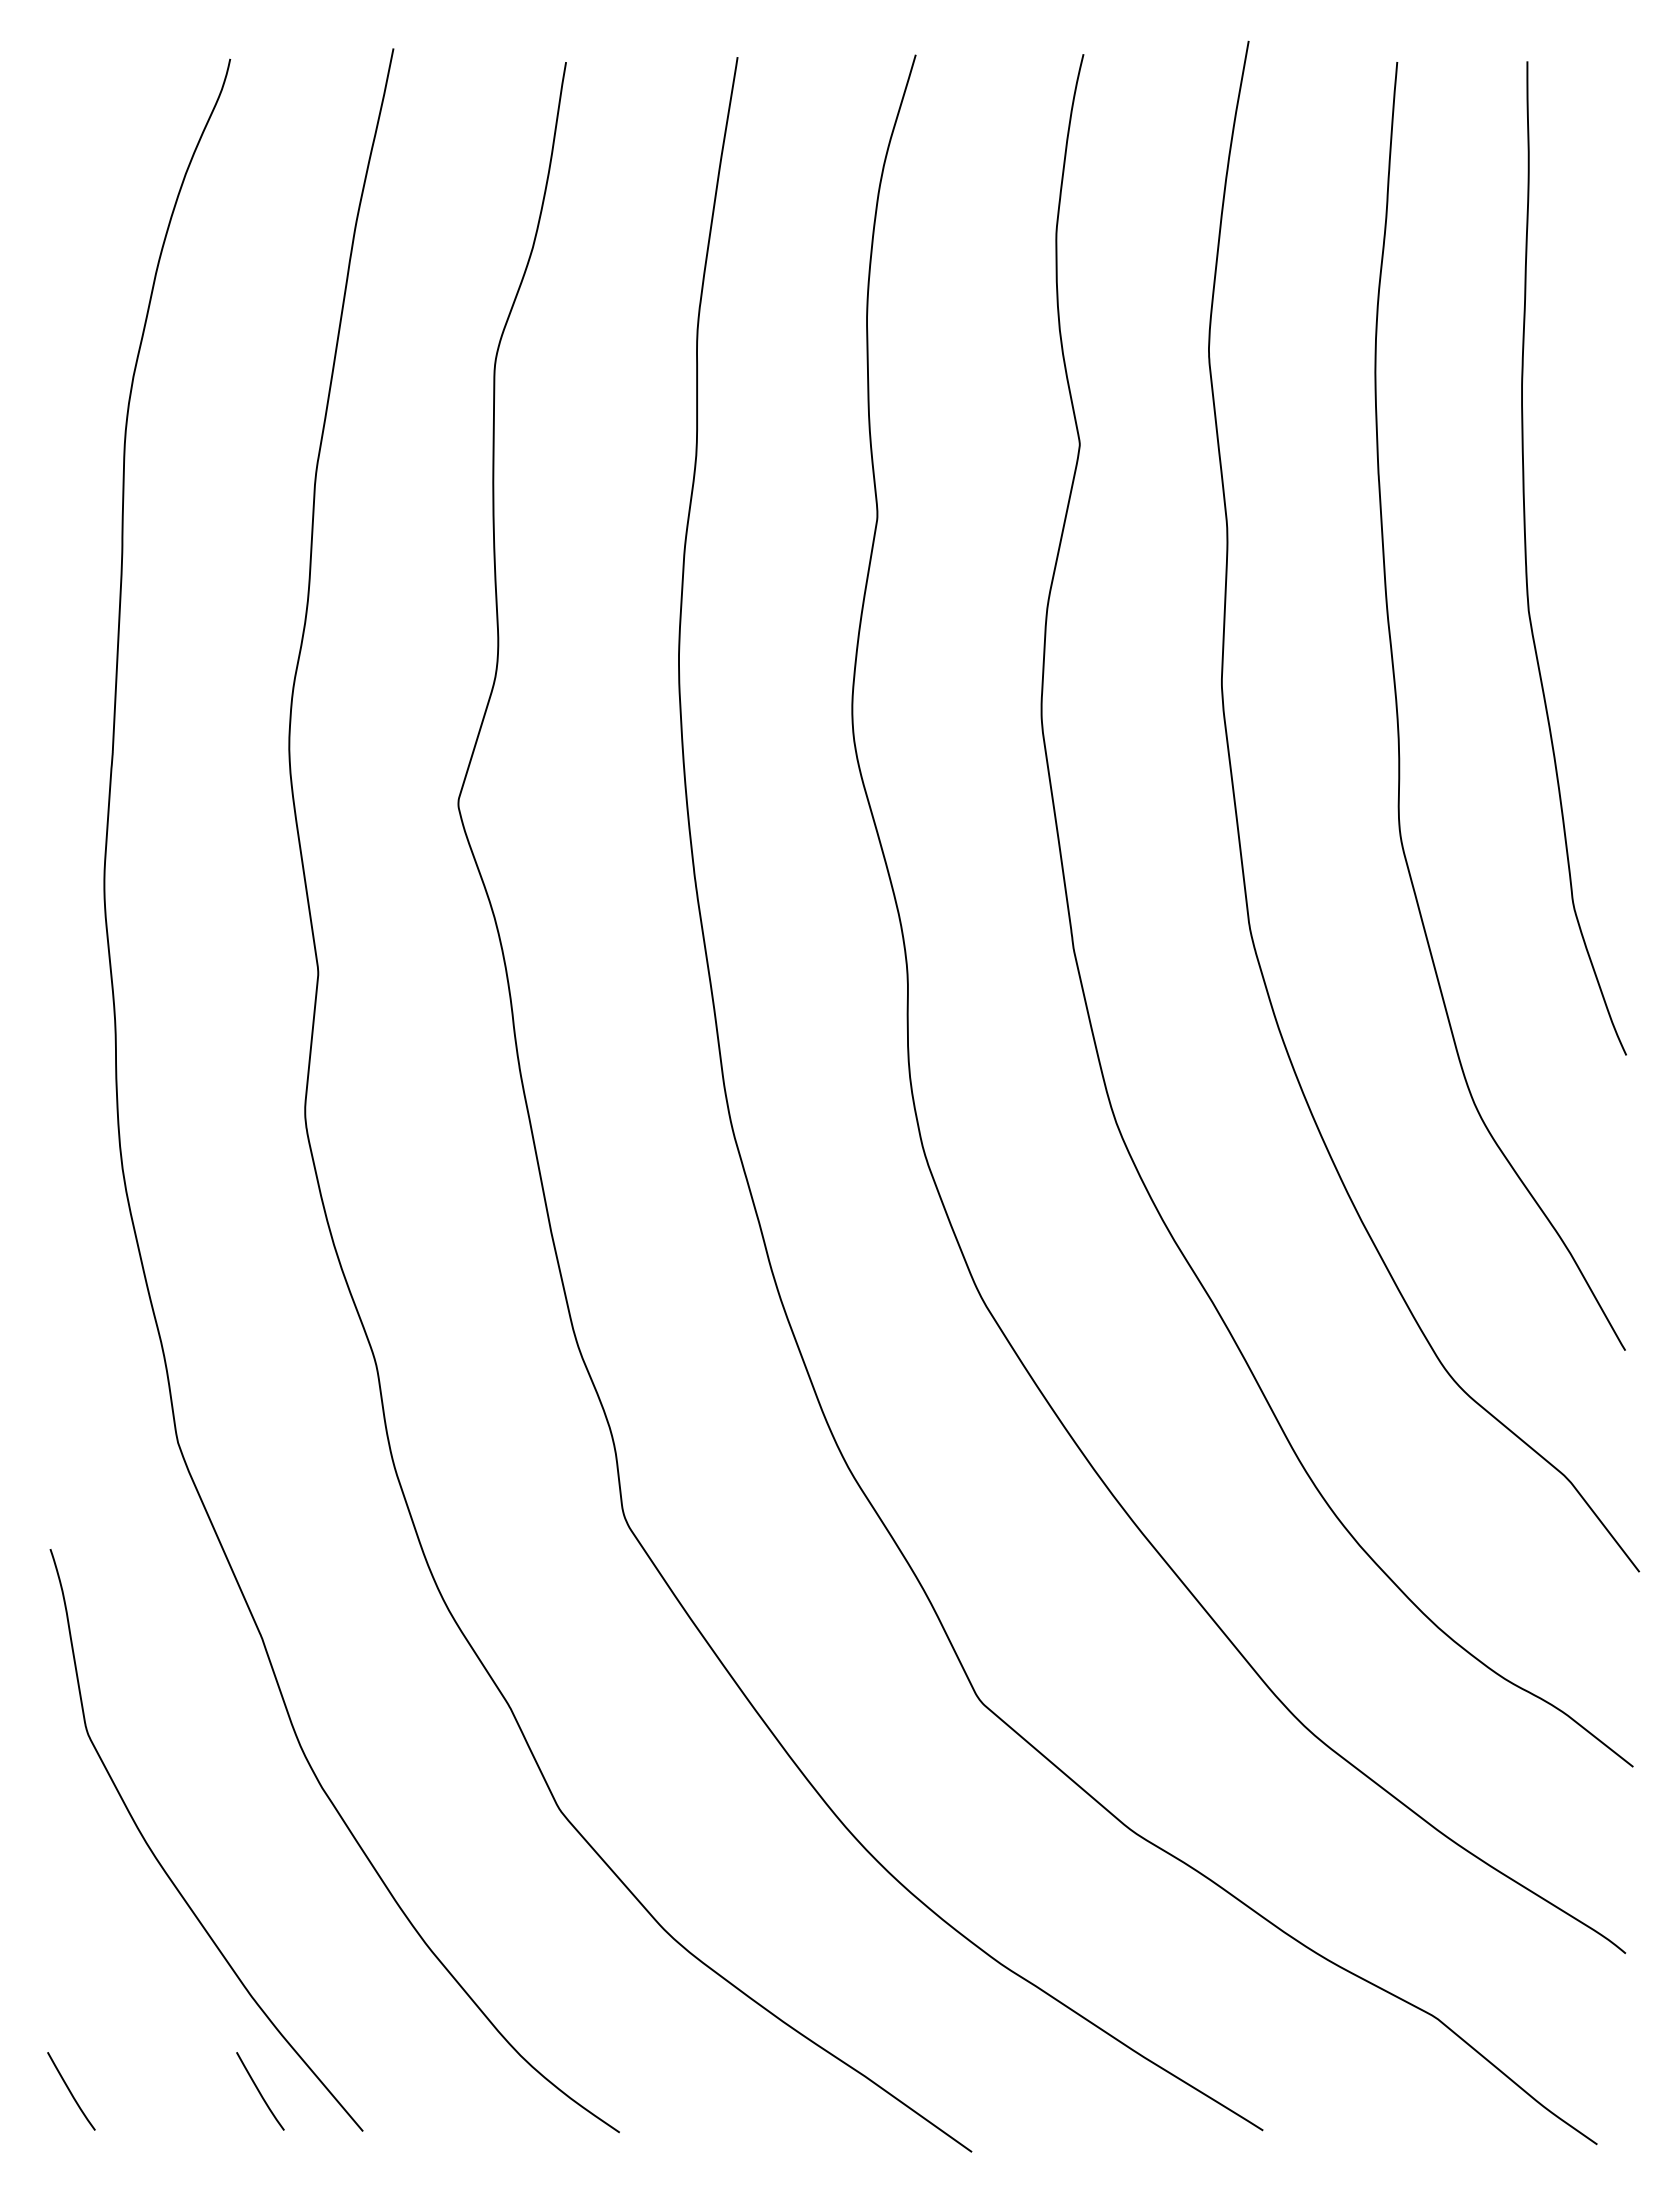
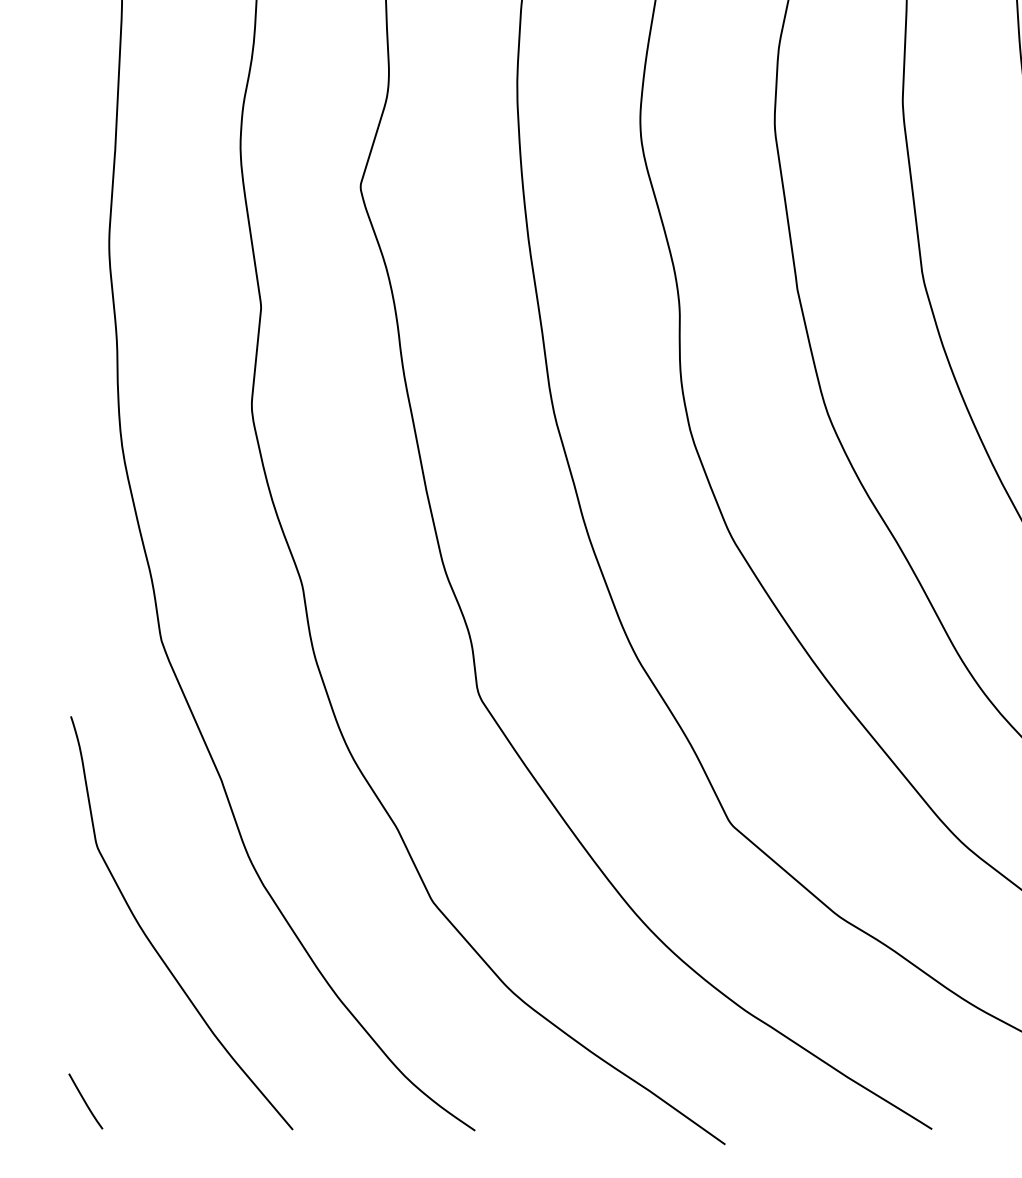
curve: (260, 2091) -> (220, 1101), removed

